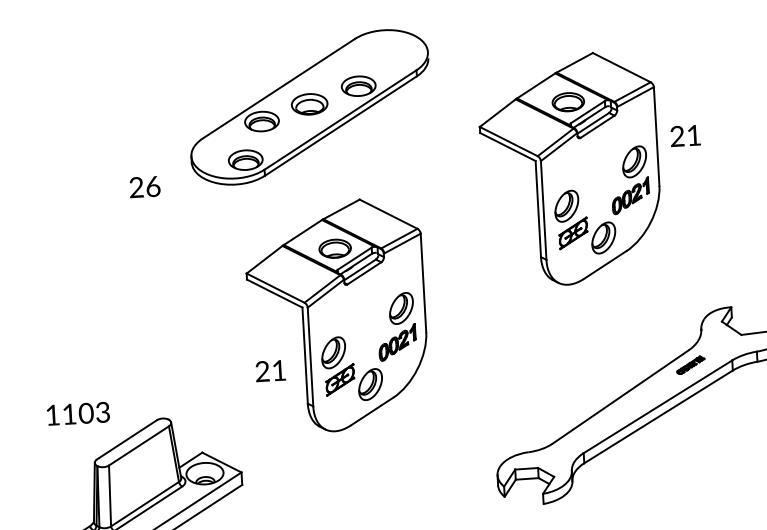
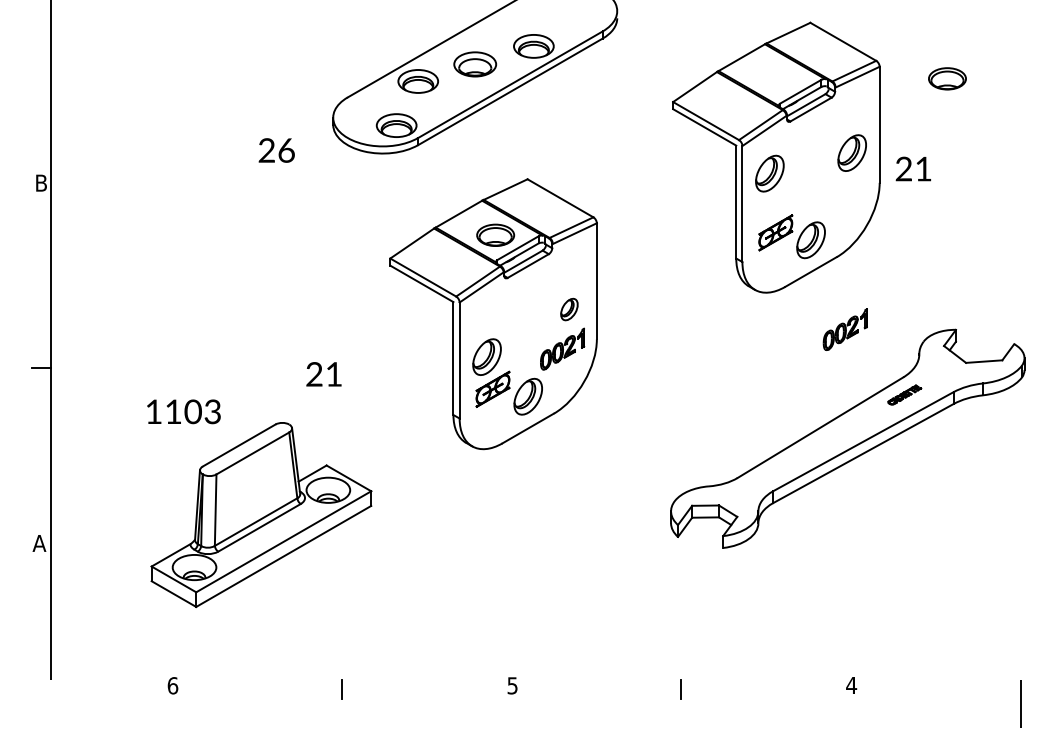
part: (568, 101) -> (947, 78), moved
text: (684, 135) -> (912, 168), moved
part: (629, 195) -> (844, 329), moved
part: (566, 206) -> (769, 173), moved
part: (401, 308) -> (569, 309), size x0.6
text: (270, 371) -> (323, 374), moved

